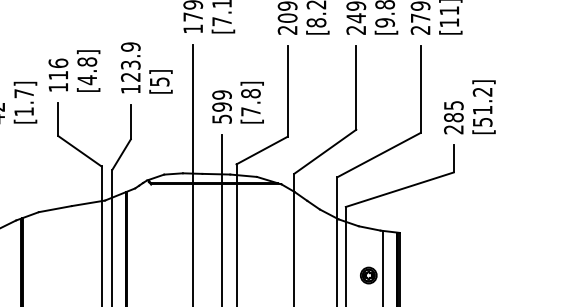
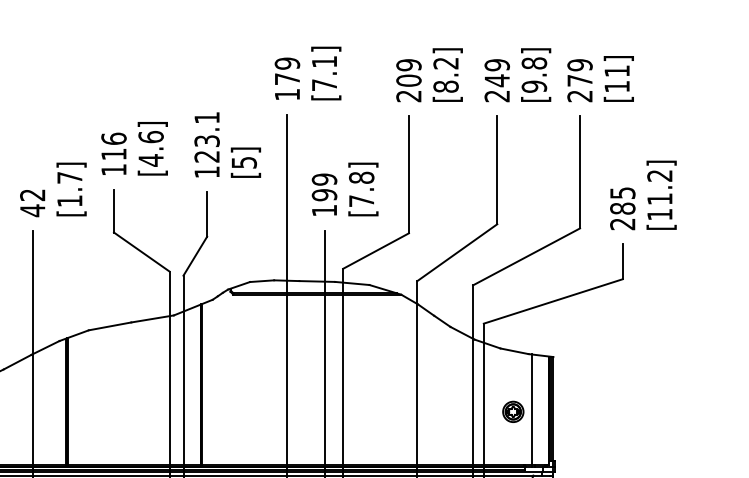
text: (130, 46) -> (206, 117), 123.9 -> 123.1
text: (86, 62) -> (150, 137), [4.8] -> [4.6]
text: (222, 119) -> (324, 210), 599 -> 199
text: (482, 122) -> (659, 214), [51.2] -> [11.2]

